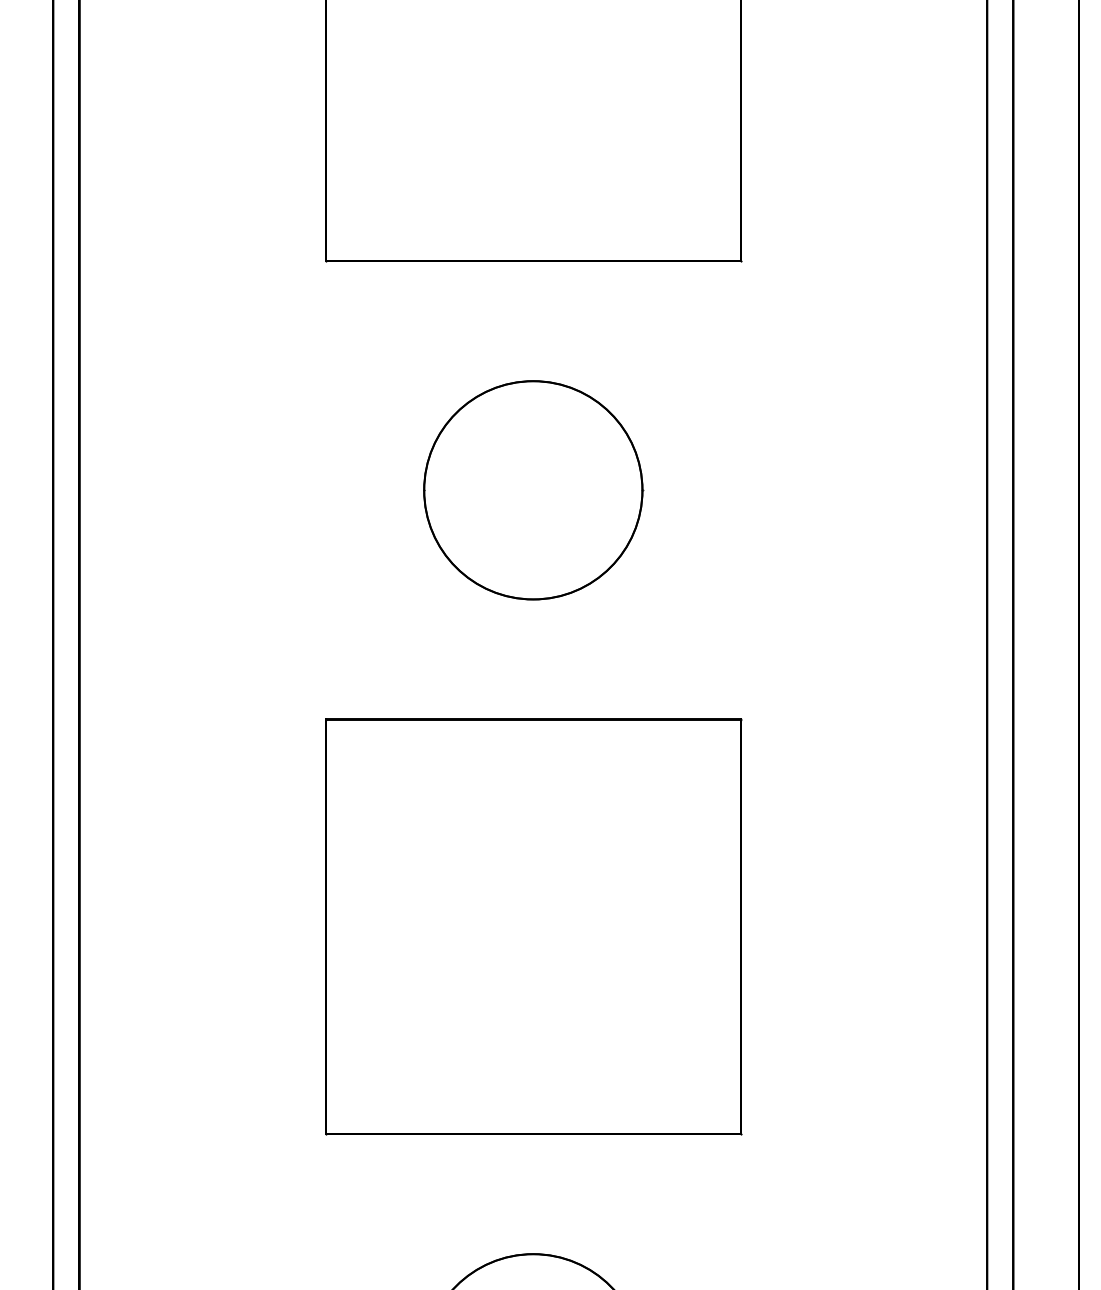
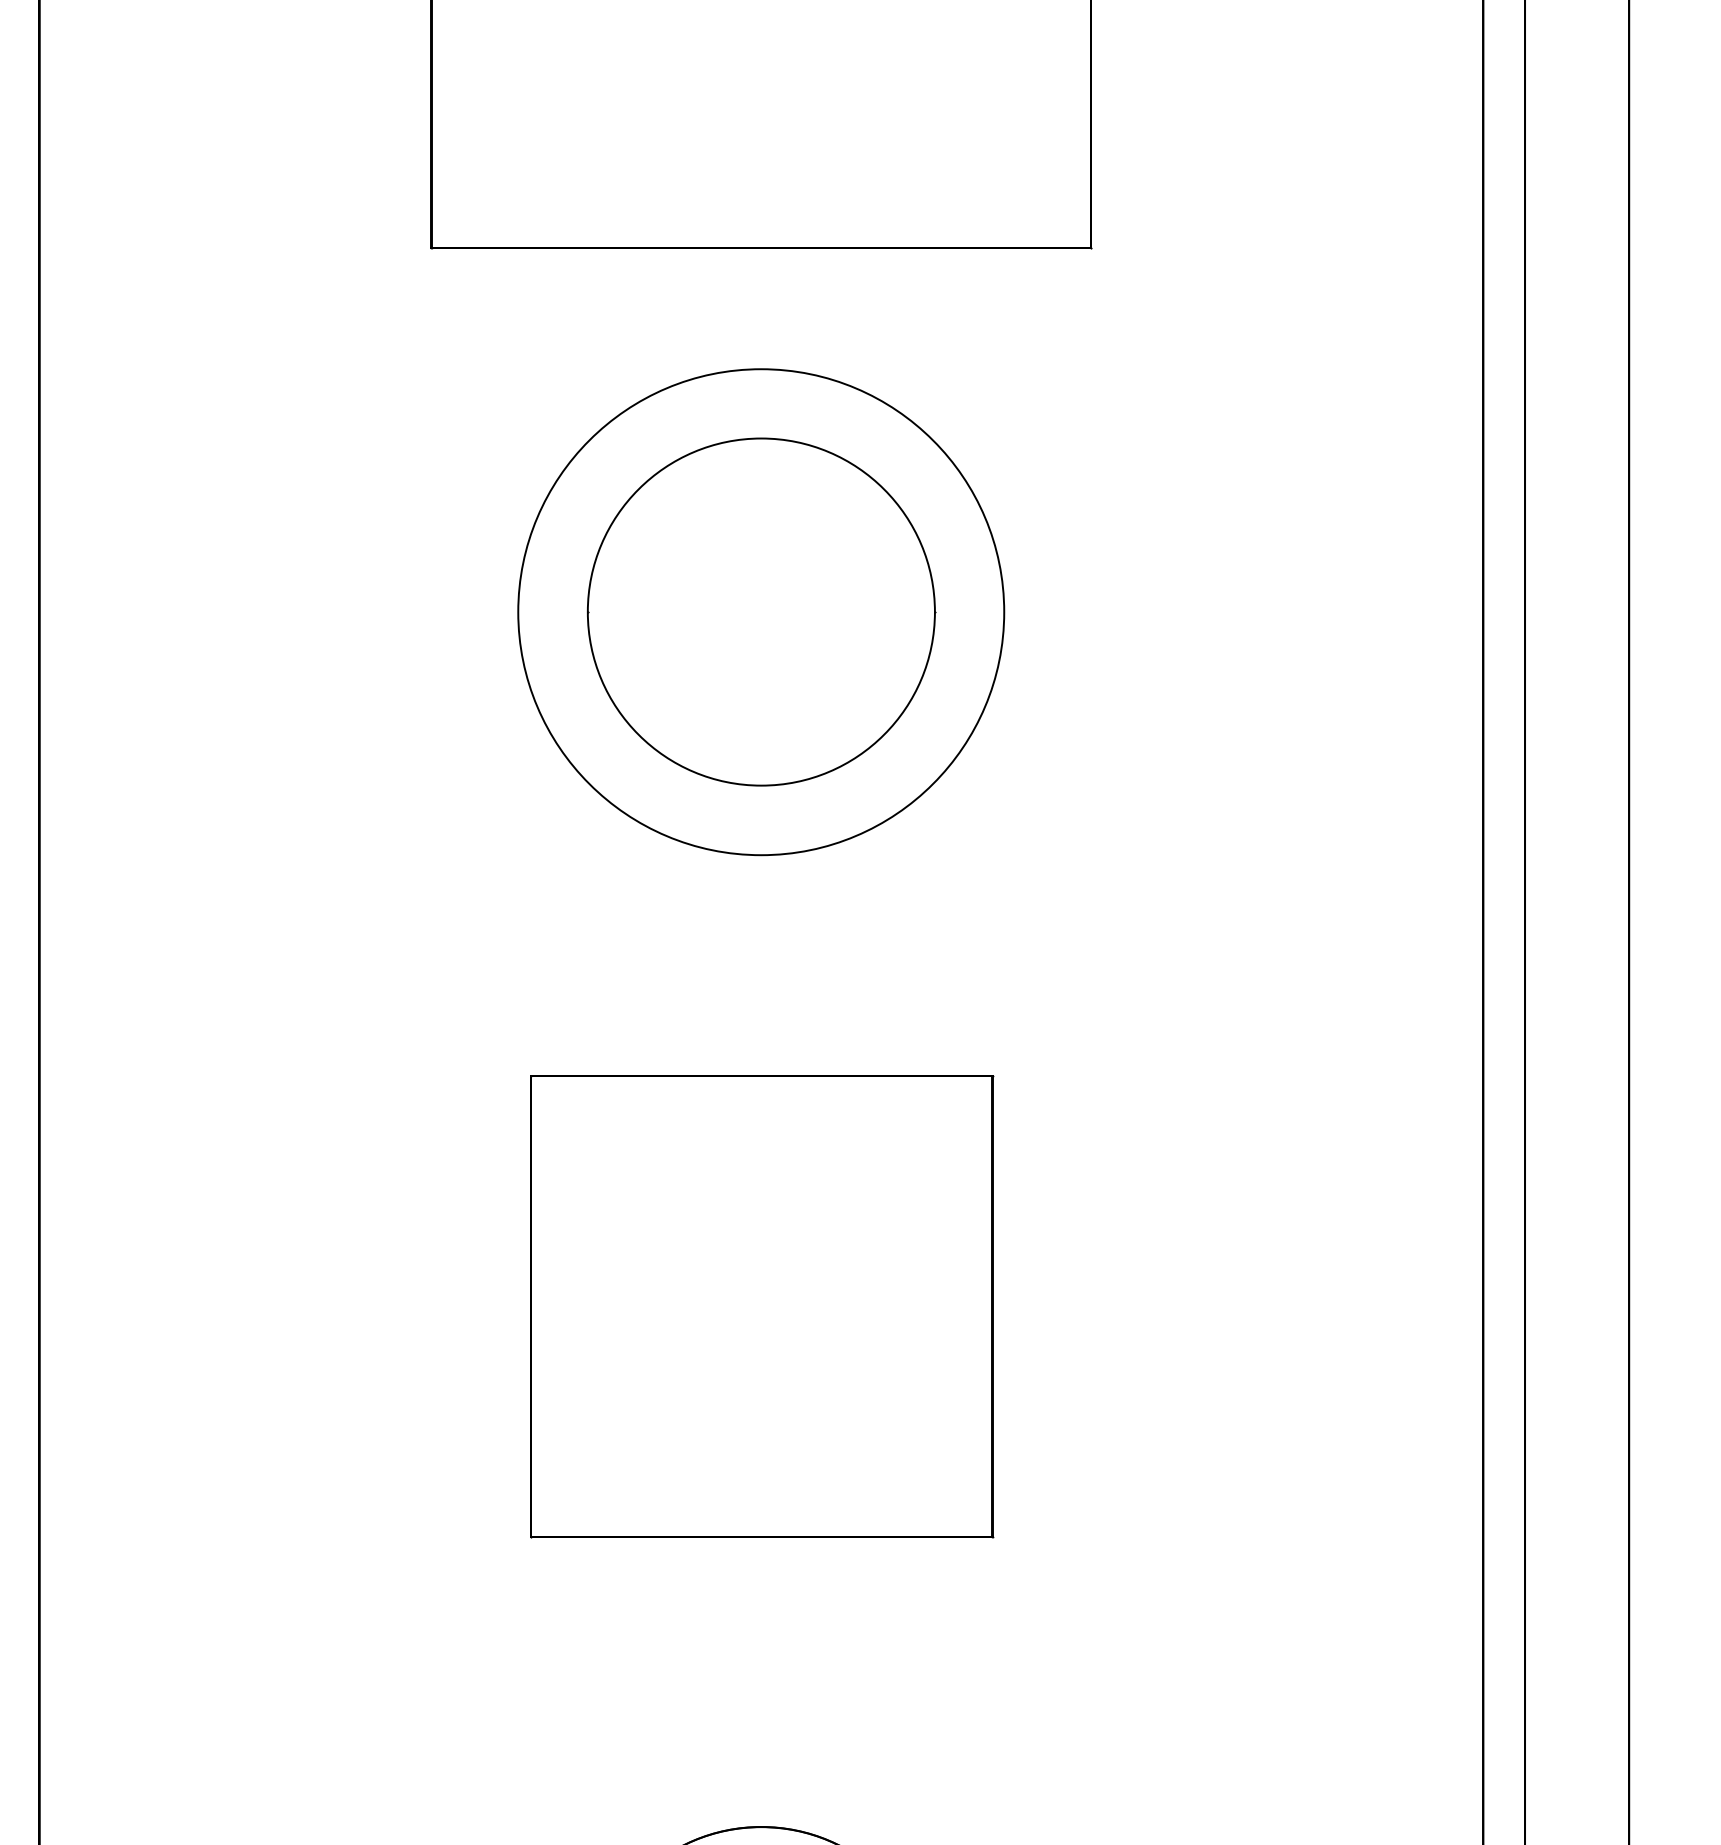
circle: (533, 490) -> (761, 612), size x1.4
part: (533, 926) -> (761, 1305), size x0.7

